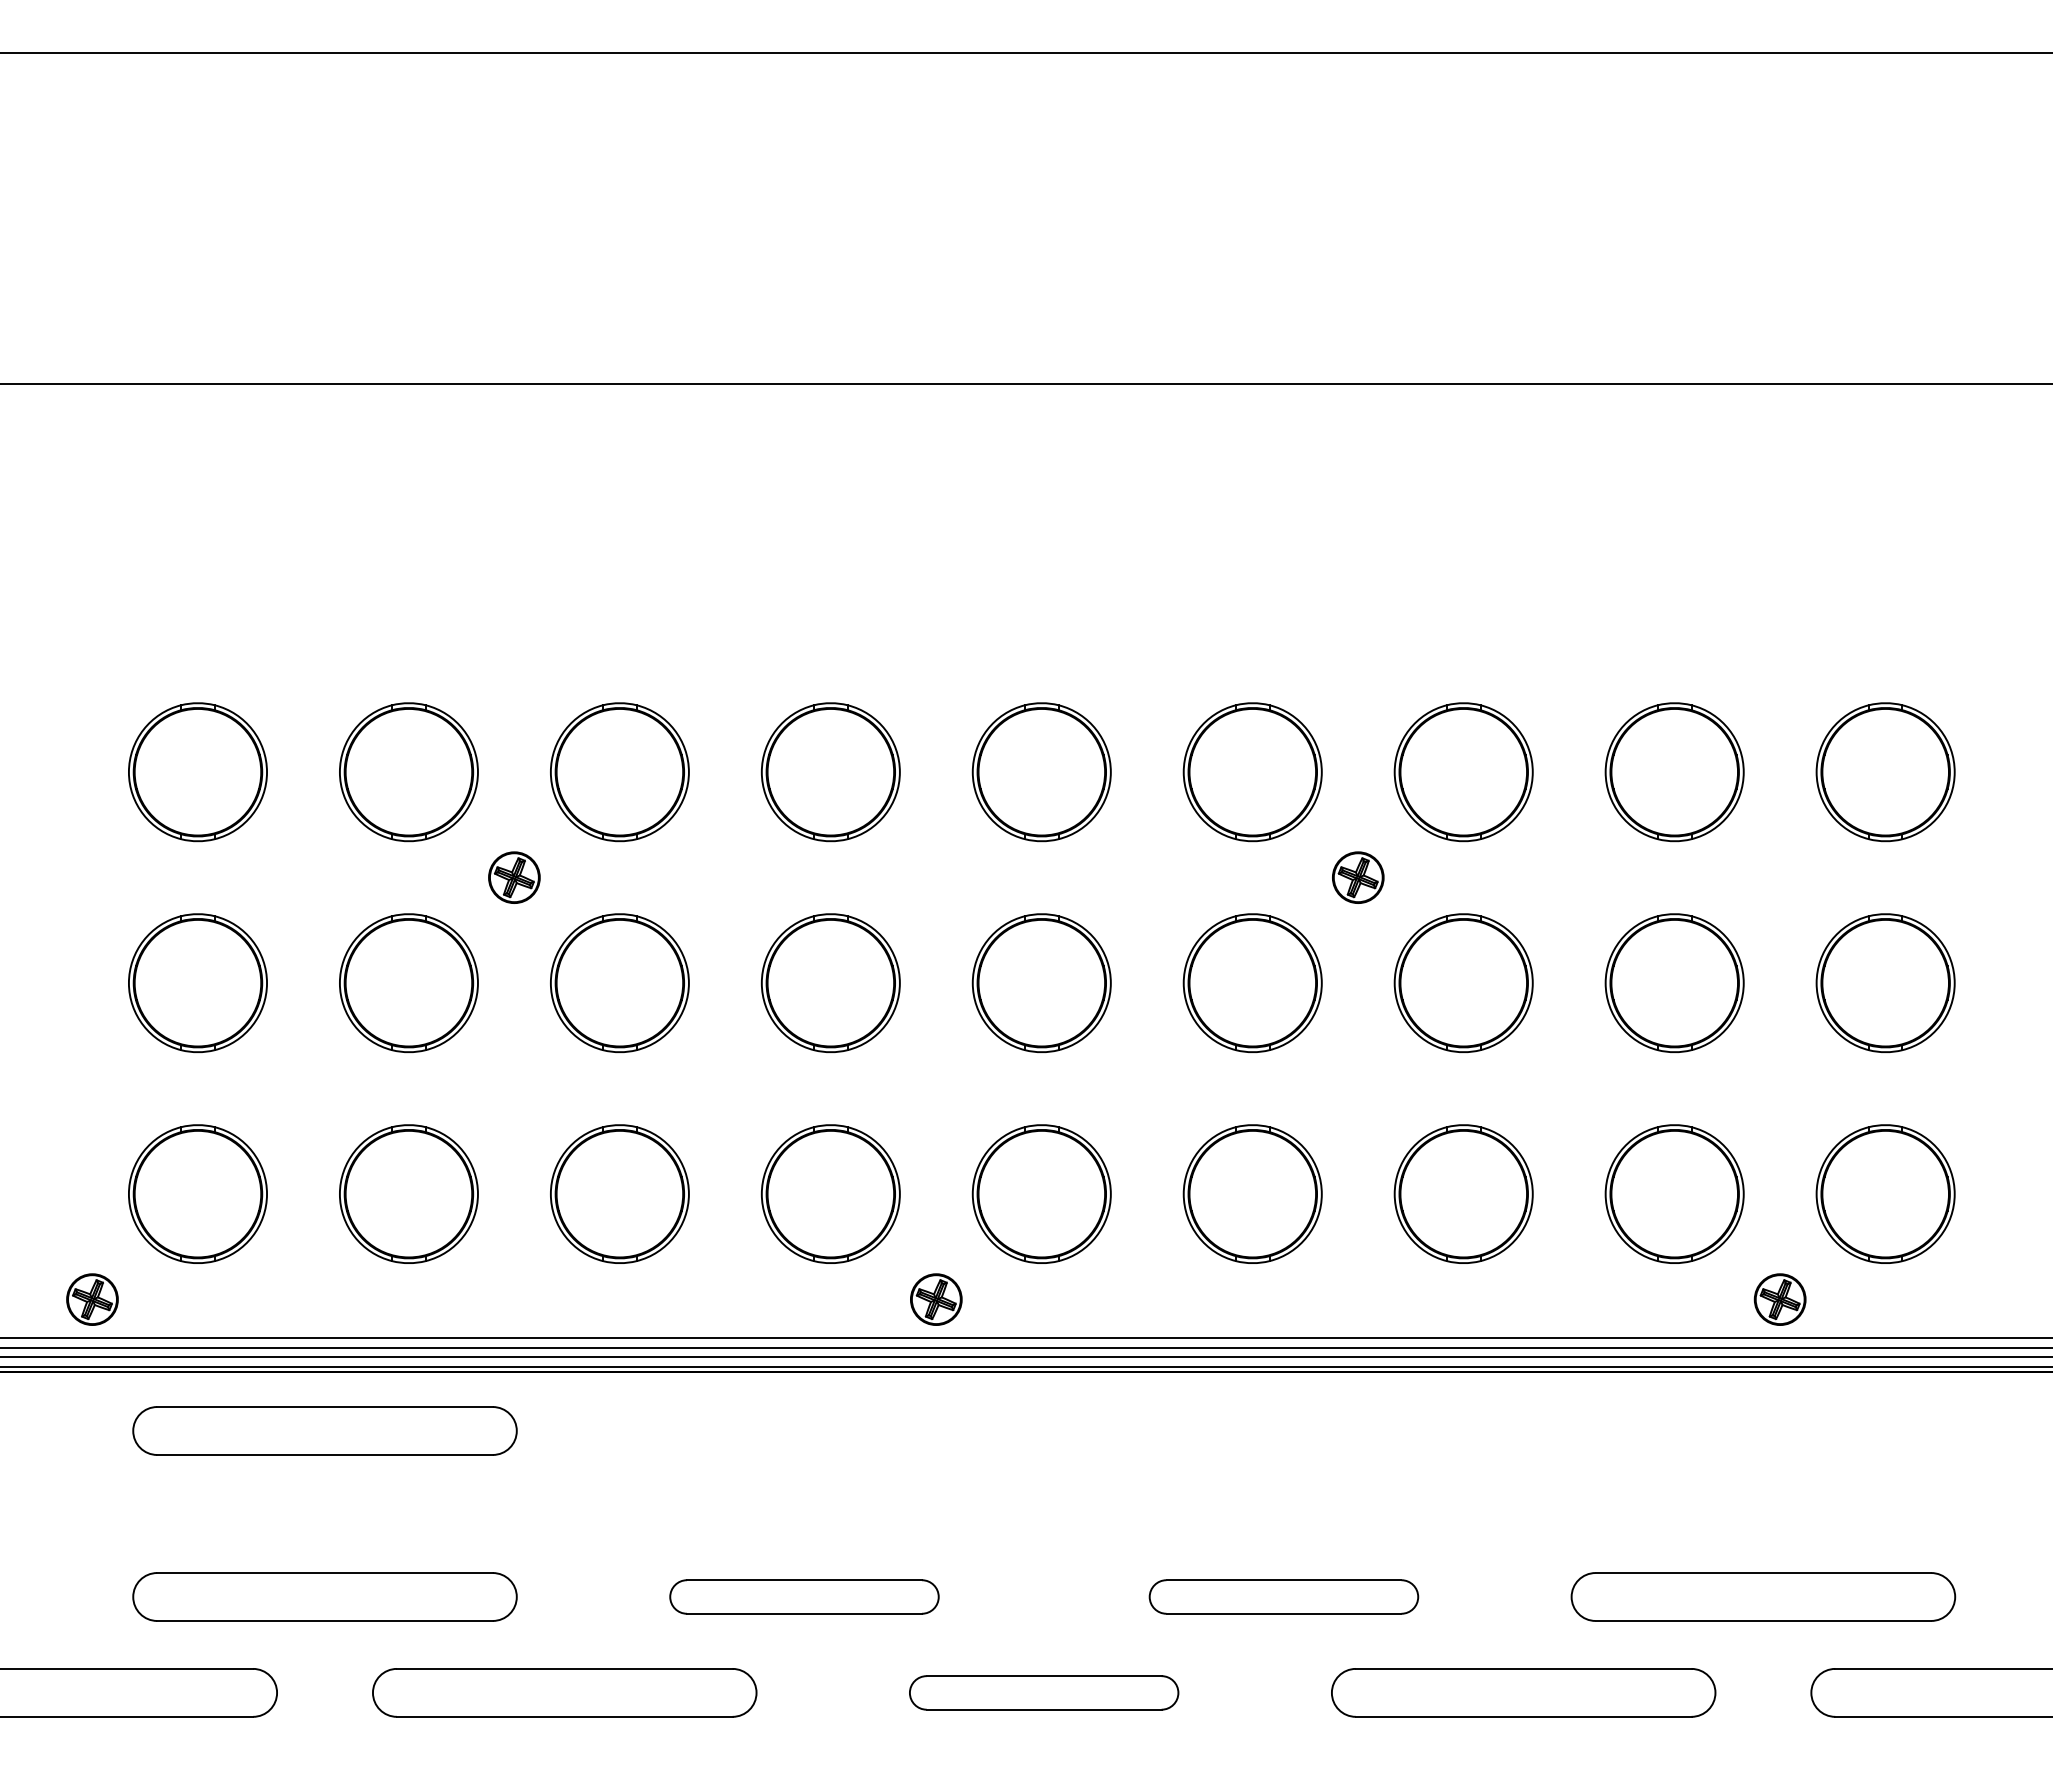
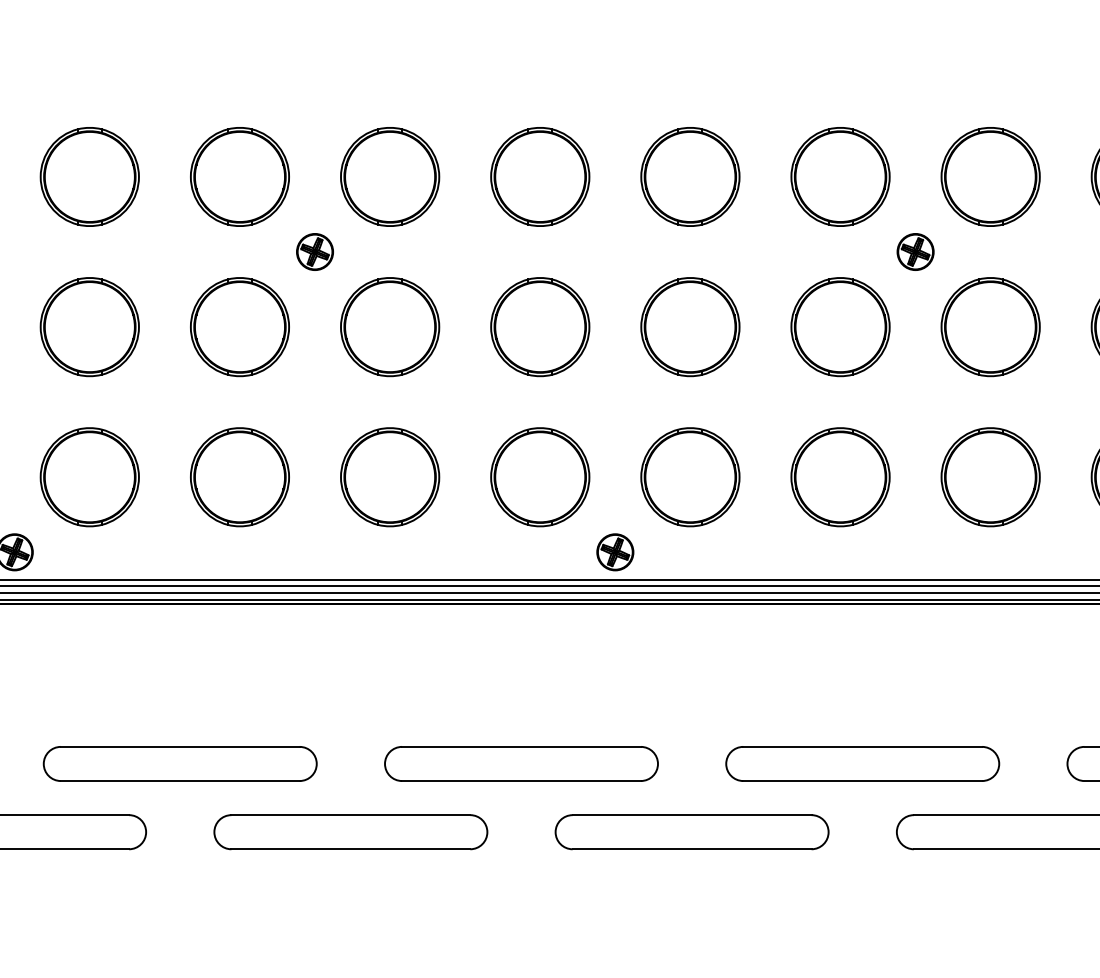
part: (324, 1430) -> (179, 645), removed
part: (804, 1596) -> (521, 763), size x1.43
part: (1283, 1596) -> (862, 763), size x1.43
part: (1043, 1692) -> (691, 831), size x1.43

